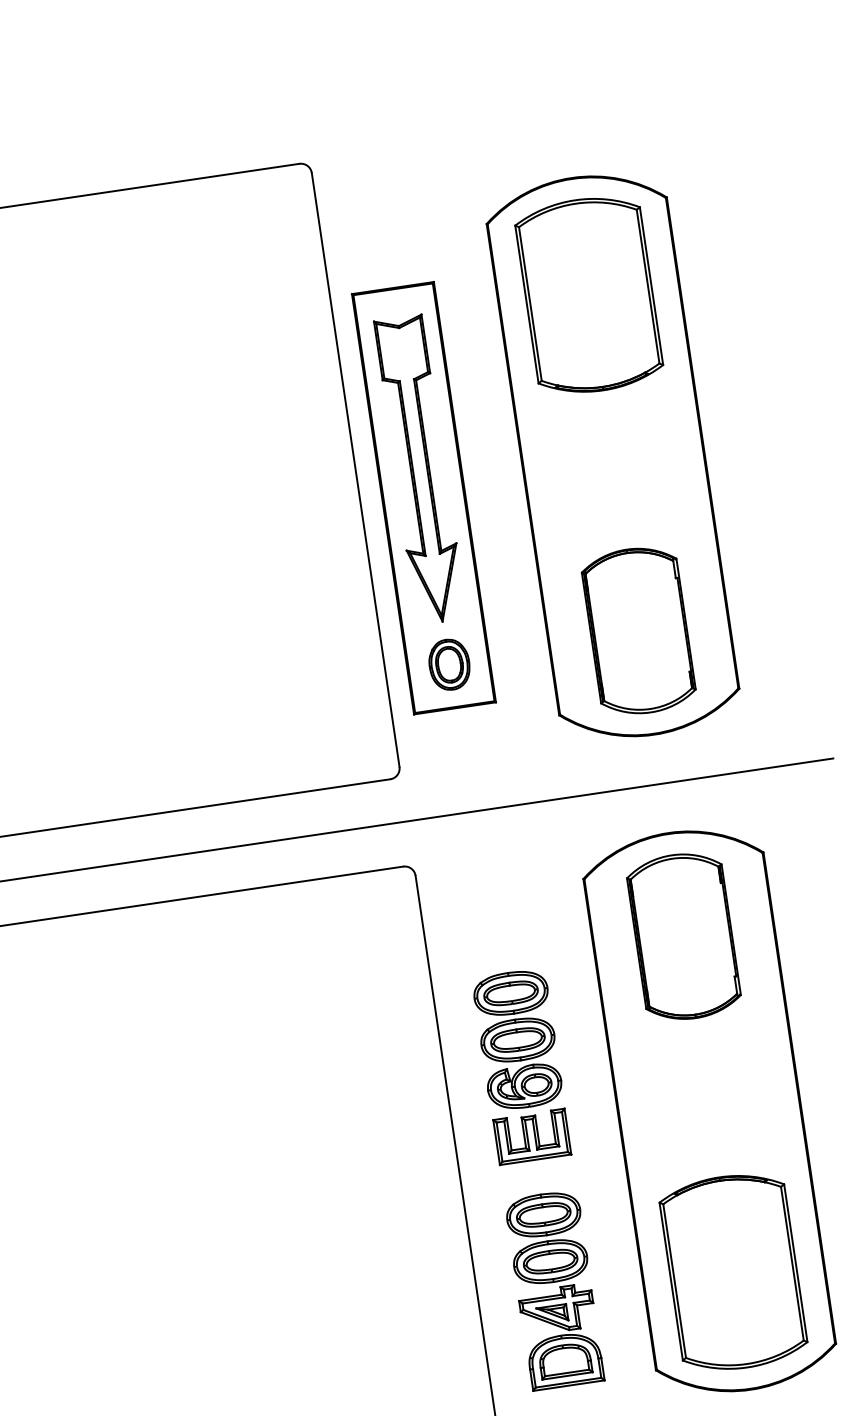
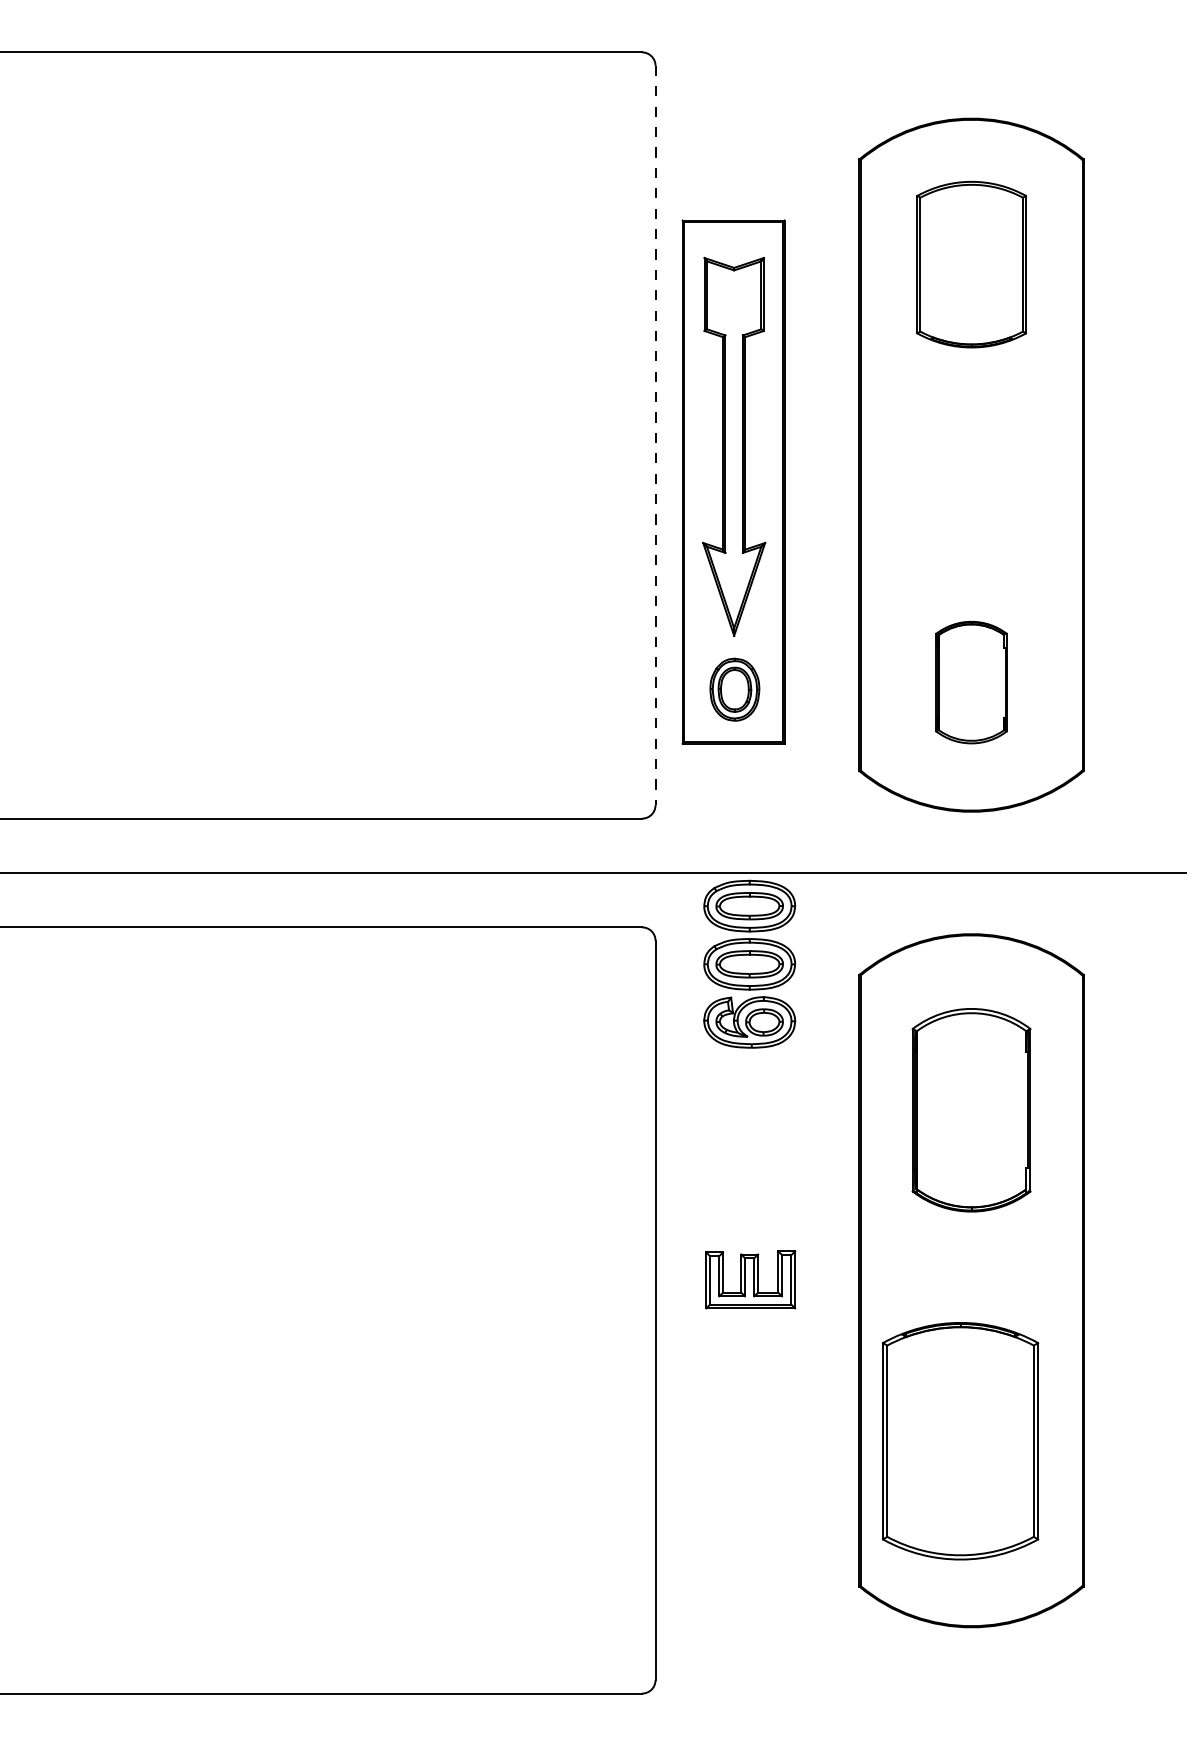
part: (589, 295) -> (971, 264), size x0.7
line: (355, 469) -> (655, 435), solid -> dashed
part: (638, 630) -> (971, 682), size x0.6
part: (683, 936) -> (971, 1110), moved
part: (517, 1039) -> (749, 963), moved
part: (733, 1272) -> (960, 1441), moved
part: (560, 1289) -> (757, 1470), removed

